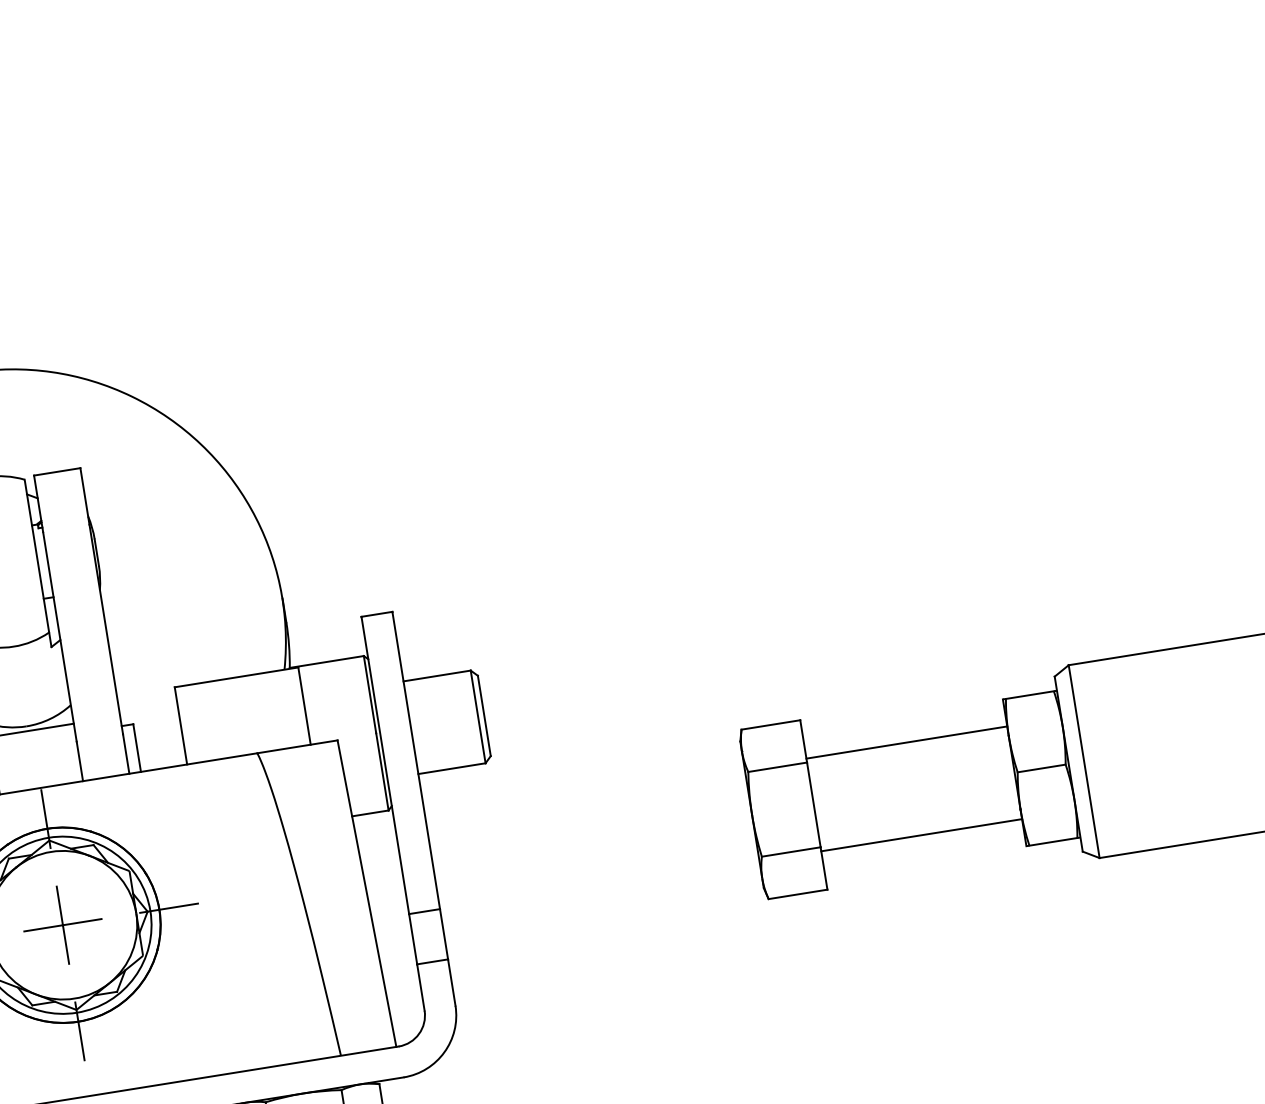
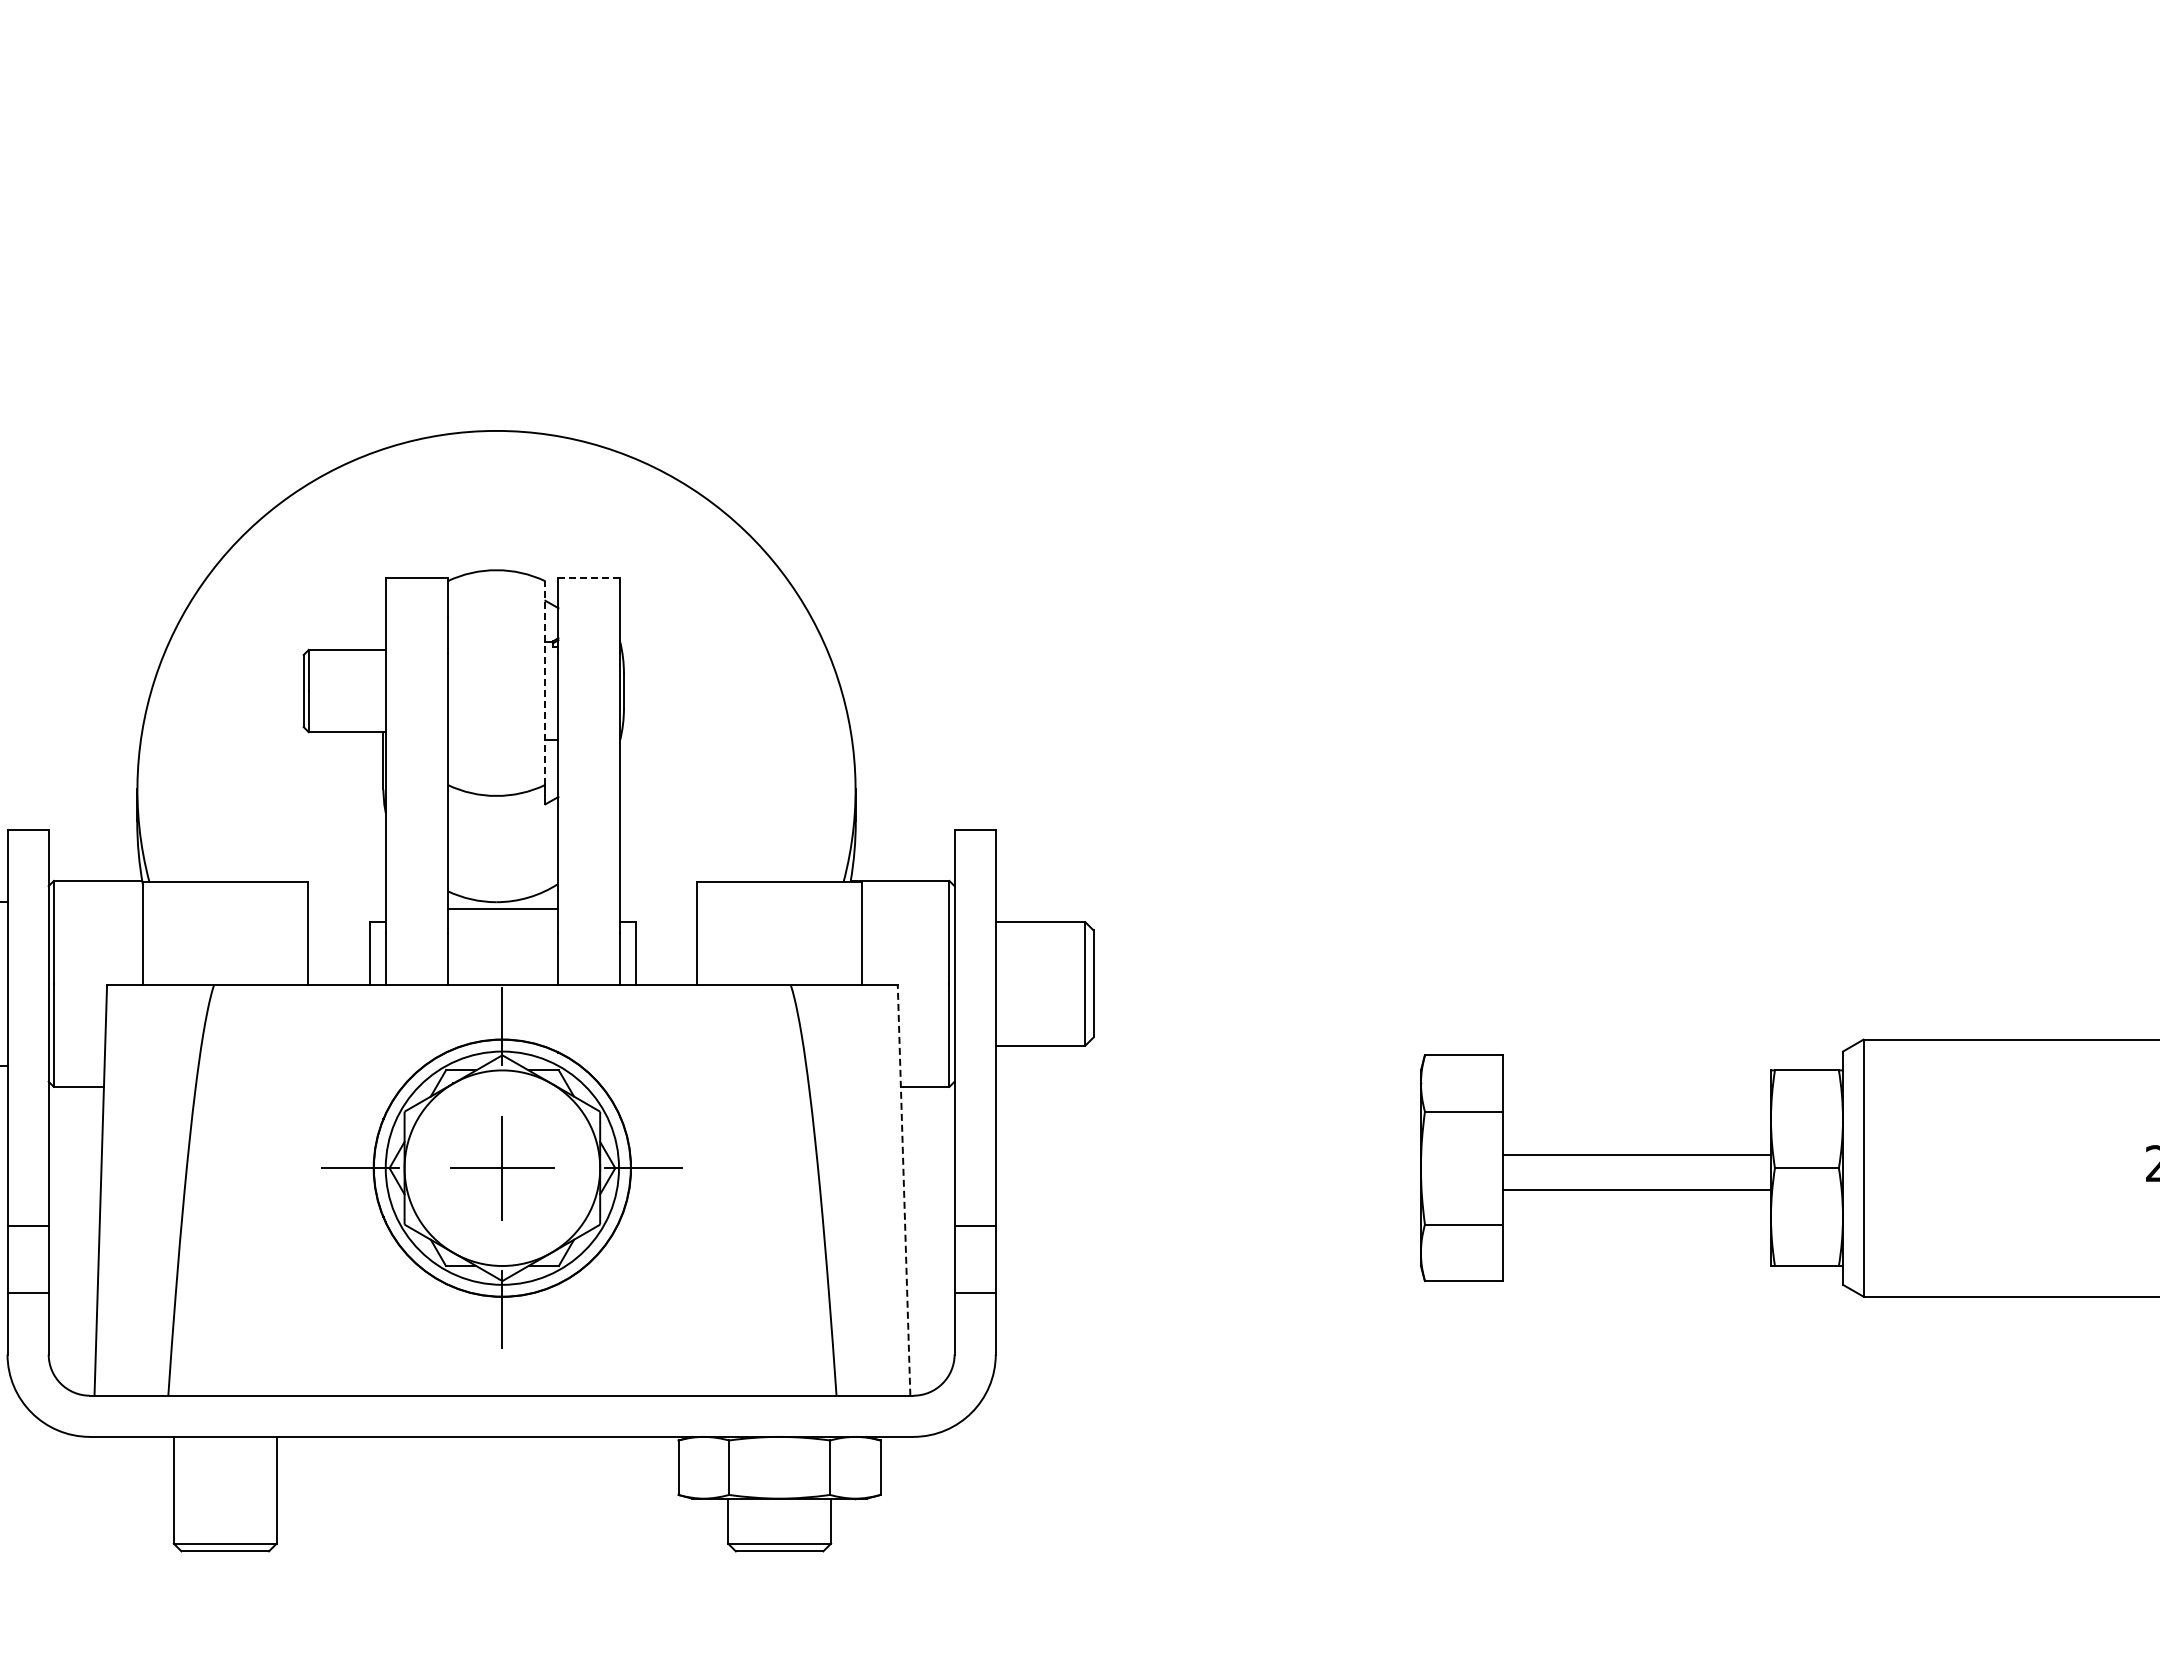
line: (57, 471) -> (589, 577), solid -> dashed
line: (37, 556) -> (545, 683), solid -> dashed
line: (906, 742) -> (1636, 1190), moved
line: (921, 834) -> (1636, 1154), moved
line: (367, 892) -> (904, 1189), solid -> dashed

